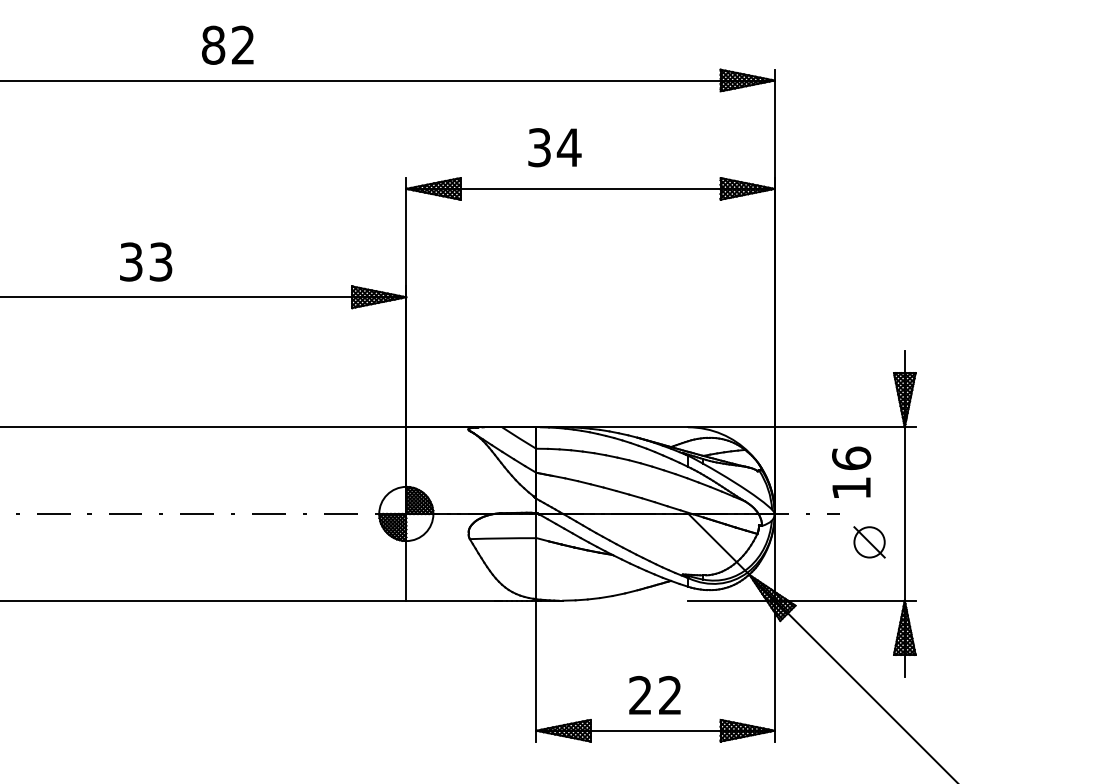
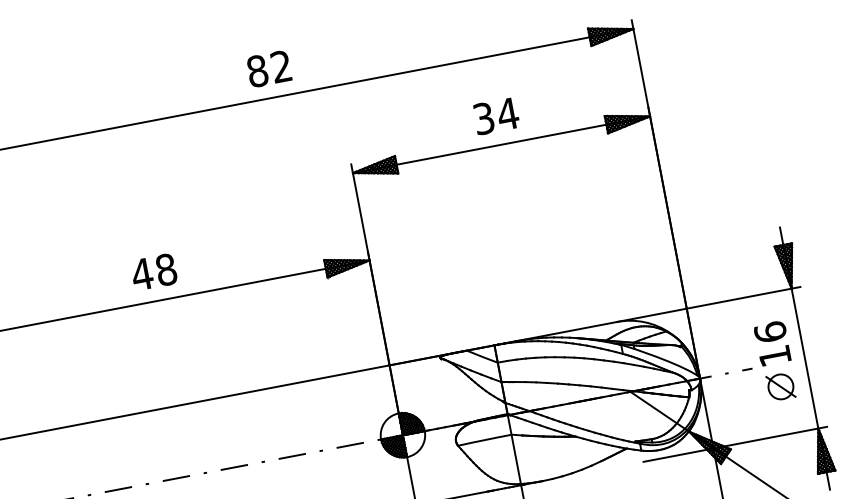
text: (227, 44) -> (268, 68), moved
text: (554, 147) -> (496, 116), moved
text: (145, 261) -> (153, 271), 33 -> 48
text: (851, 471) -> (772, 342), moved

